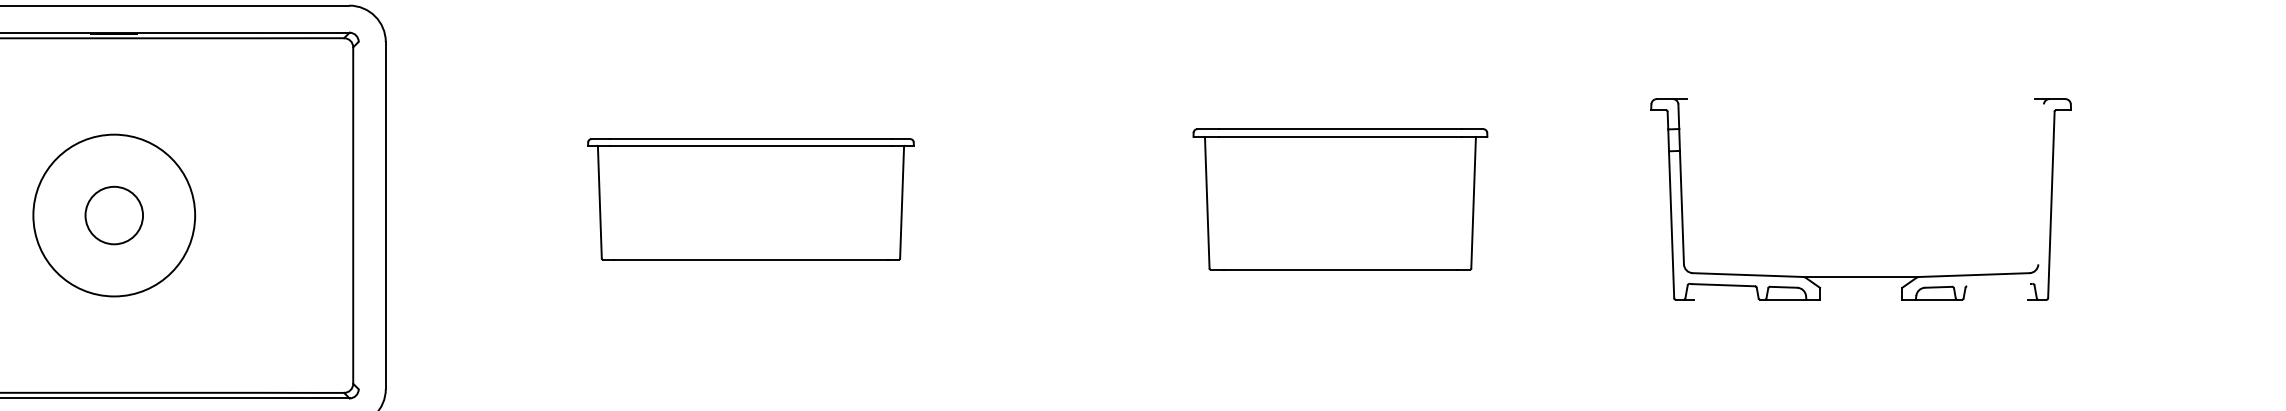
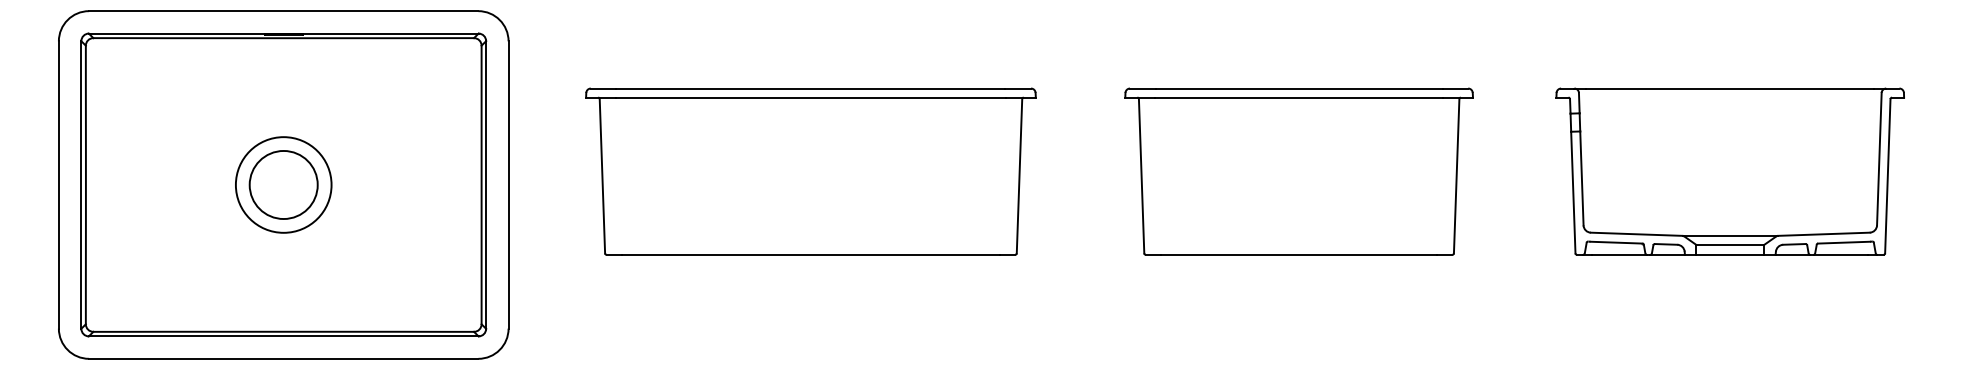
line: (1861, 99) -> (1730, 88), added
line: (2041, 183) -> (1879, 158), added
part: (750, 199) -> (810, 171), size x1.67
part: (1339, 199) -> (1298, 171), size x1.43
circle: (114, 214) -> (283, 184), size x0.71
circle: (114, 214) -> (283, 184), size x1.43
line: (359, 214) -> (486, 184), added
line: (1999, 285) -> (1844, 242), added
line: (1861, 287) -> (1730, 244), added
line: (1727, 299) -> (1619, 254), added
line: (1861, 299) -> (1730, 254), added
line: (1994, 299) -> (1840, 254), added

